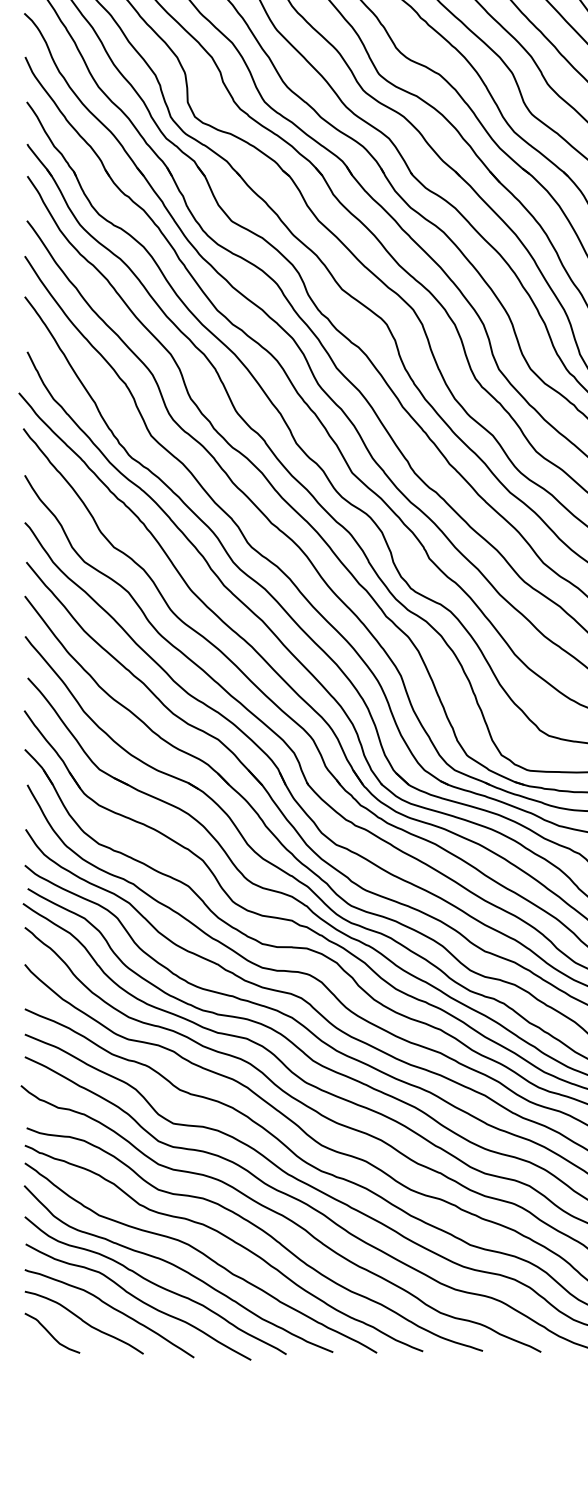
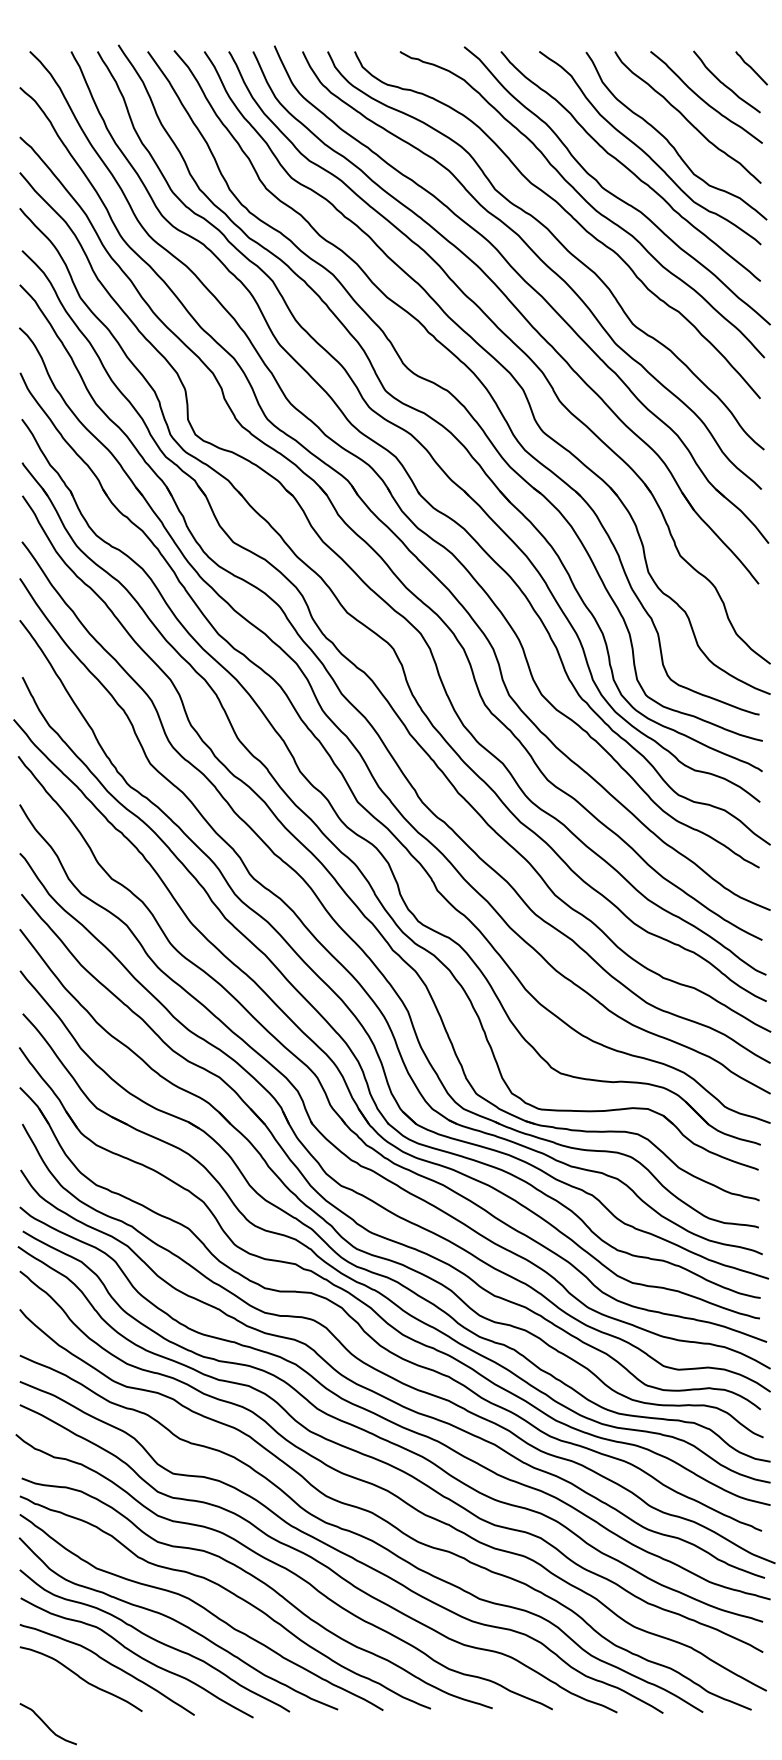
curve: (51, 1333) -> (47, 1724), moved

